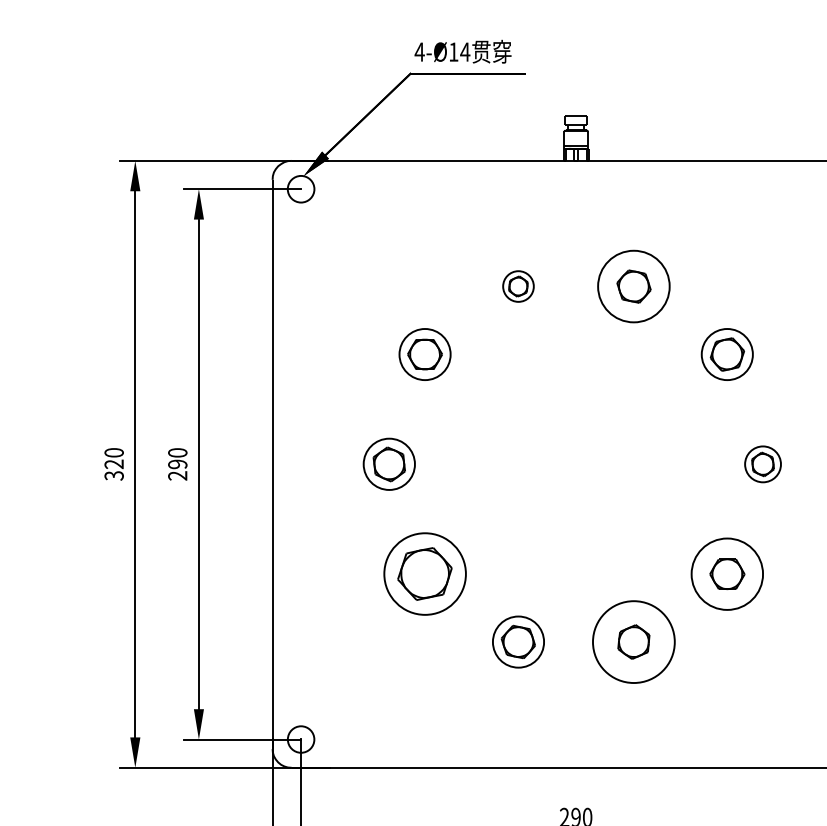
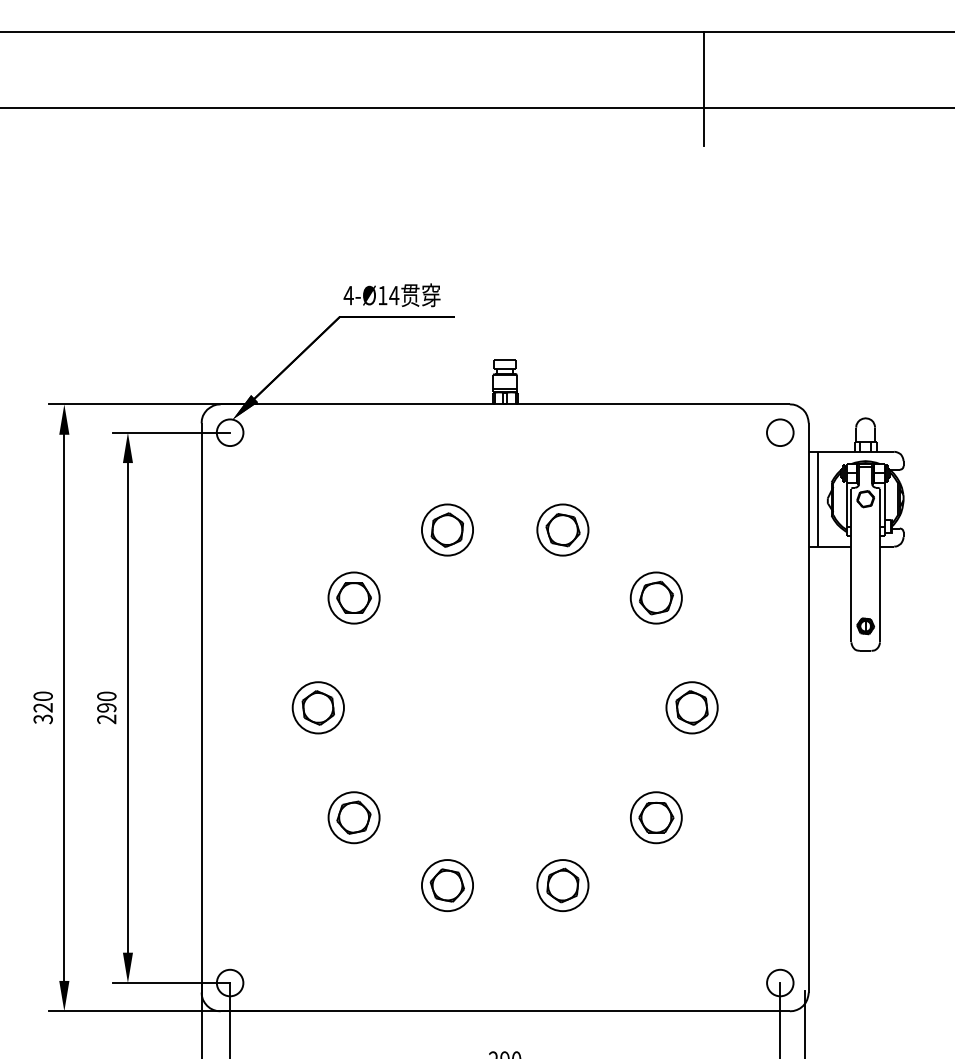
part: (518, 286) -> (447, 529), size x1.67
circle: (633, 286) -> (562, 529), size x0.71
part: (762, 464) -> (691, 707), size x1.43
part: (424, 574) -> (353, 817), size x0.62
circle: (726, 574) -> (655, 817), size x0.71
circle: (633, 642) -> (562, 885), size x0.62

